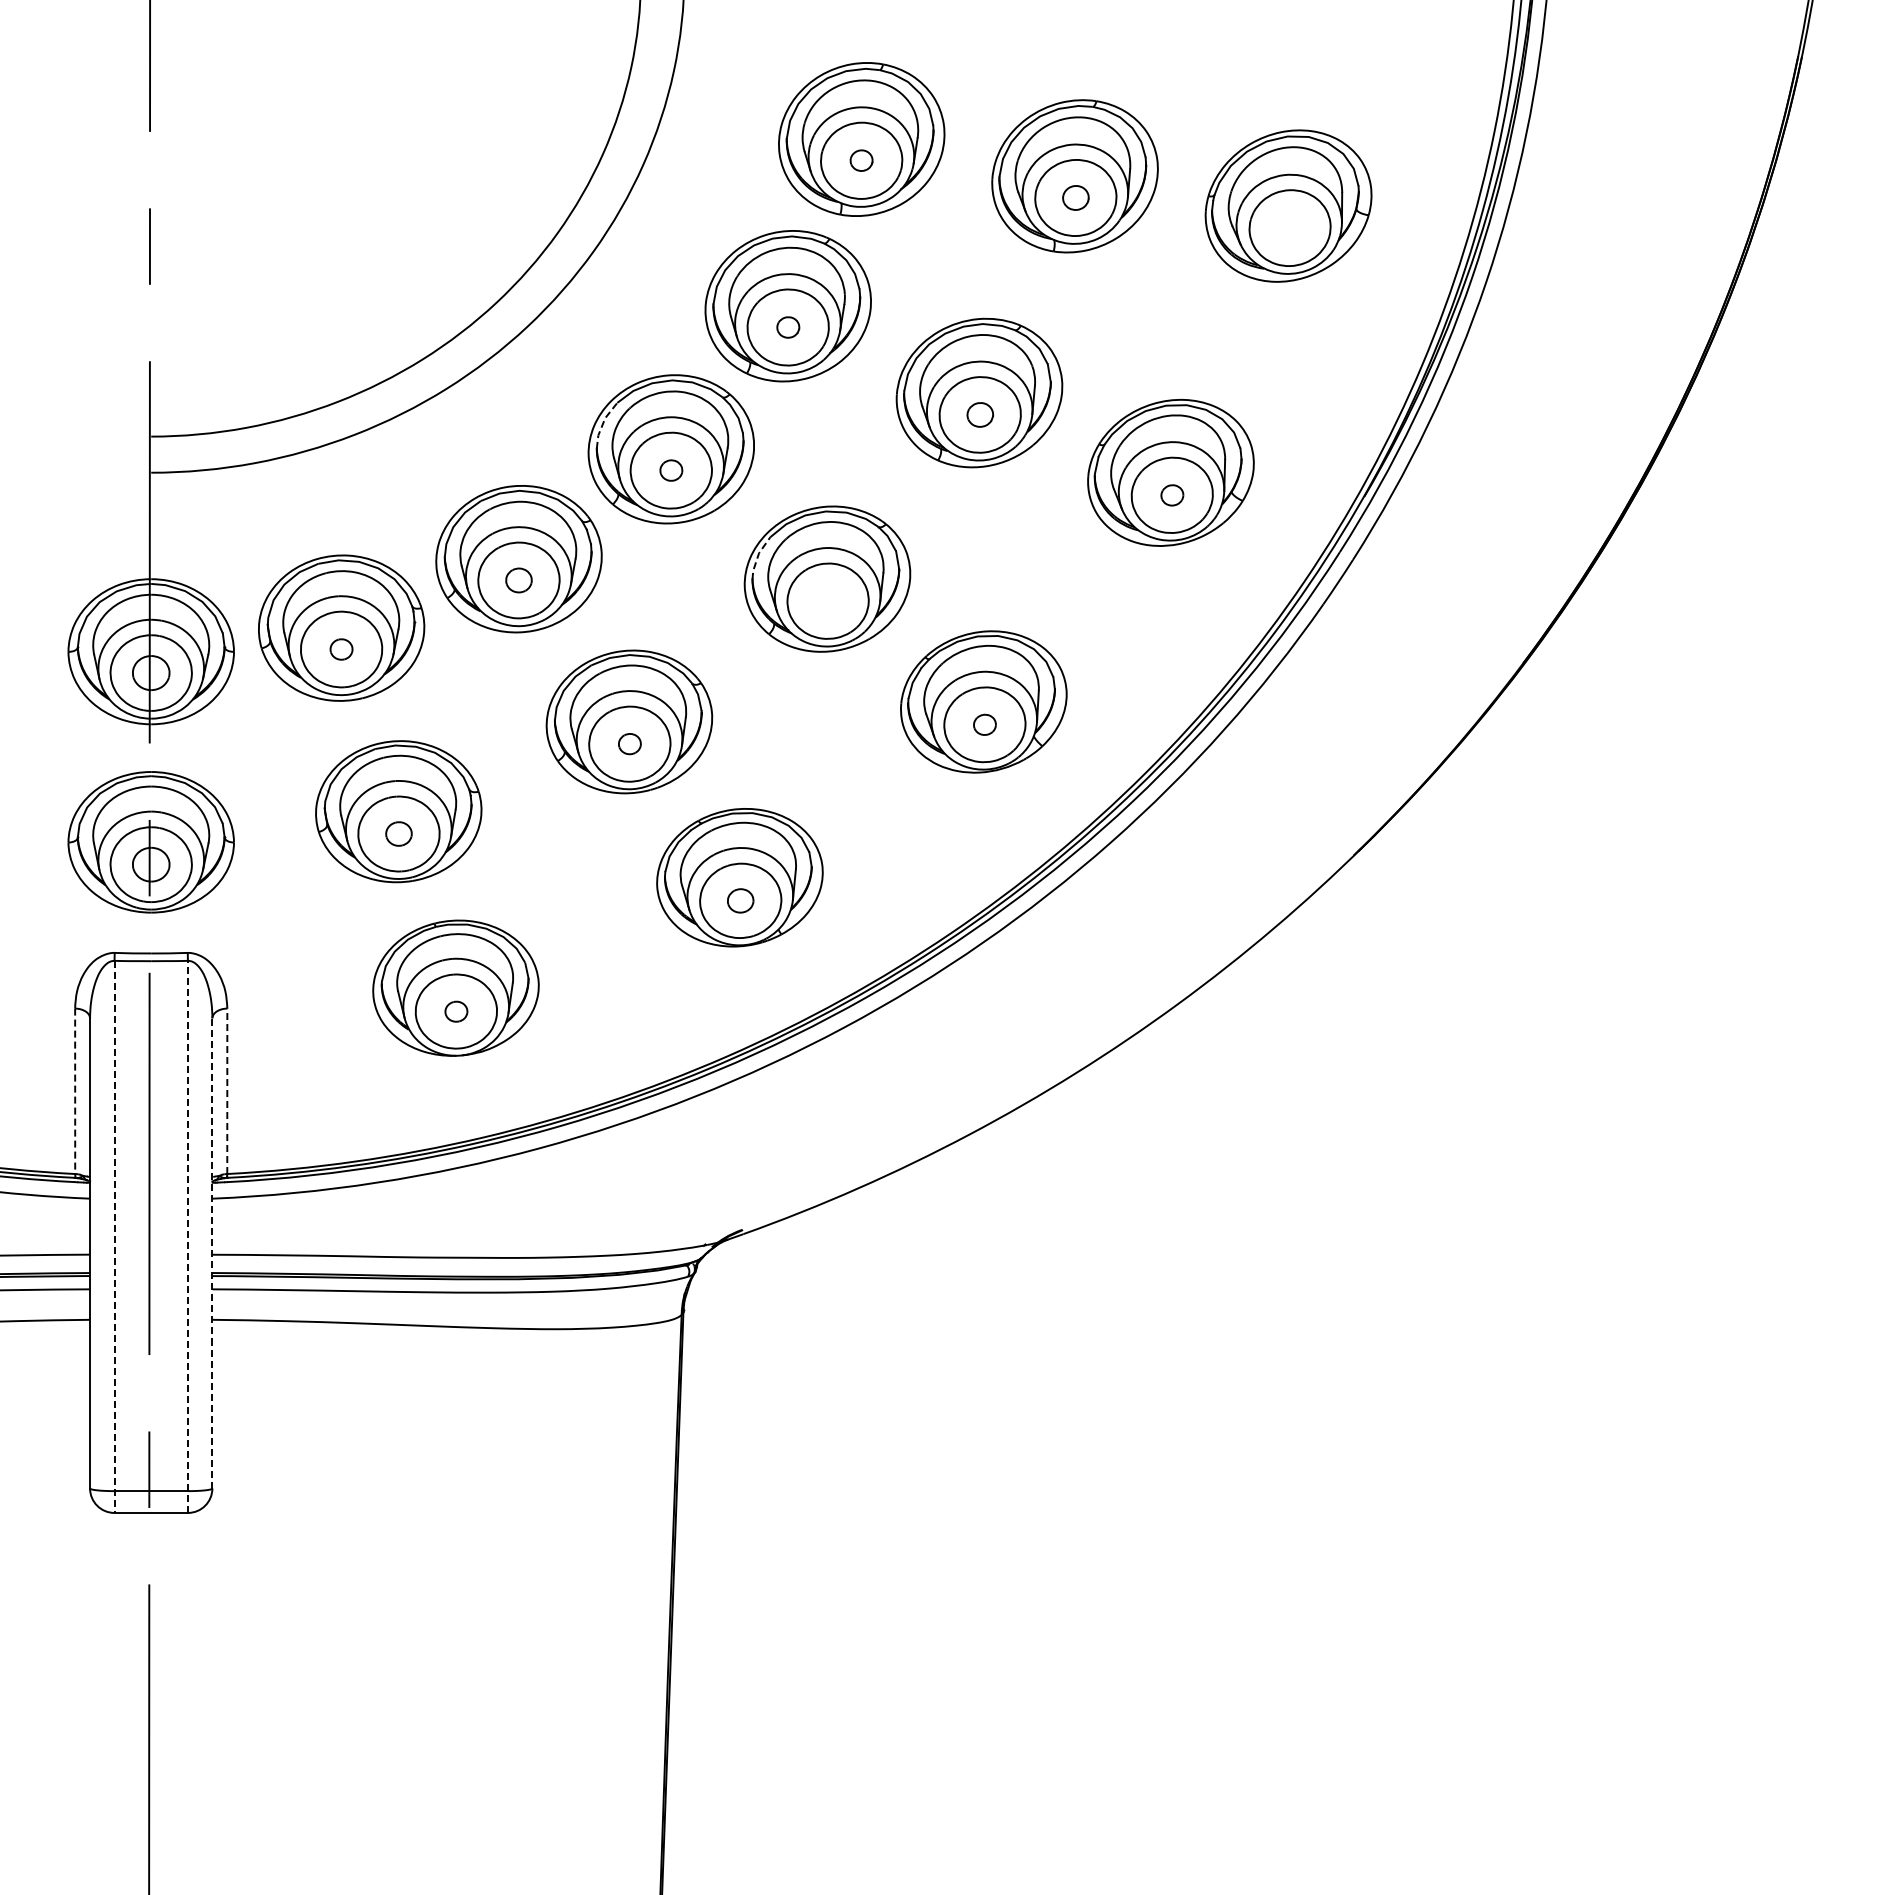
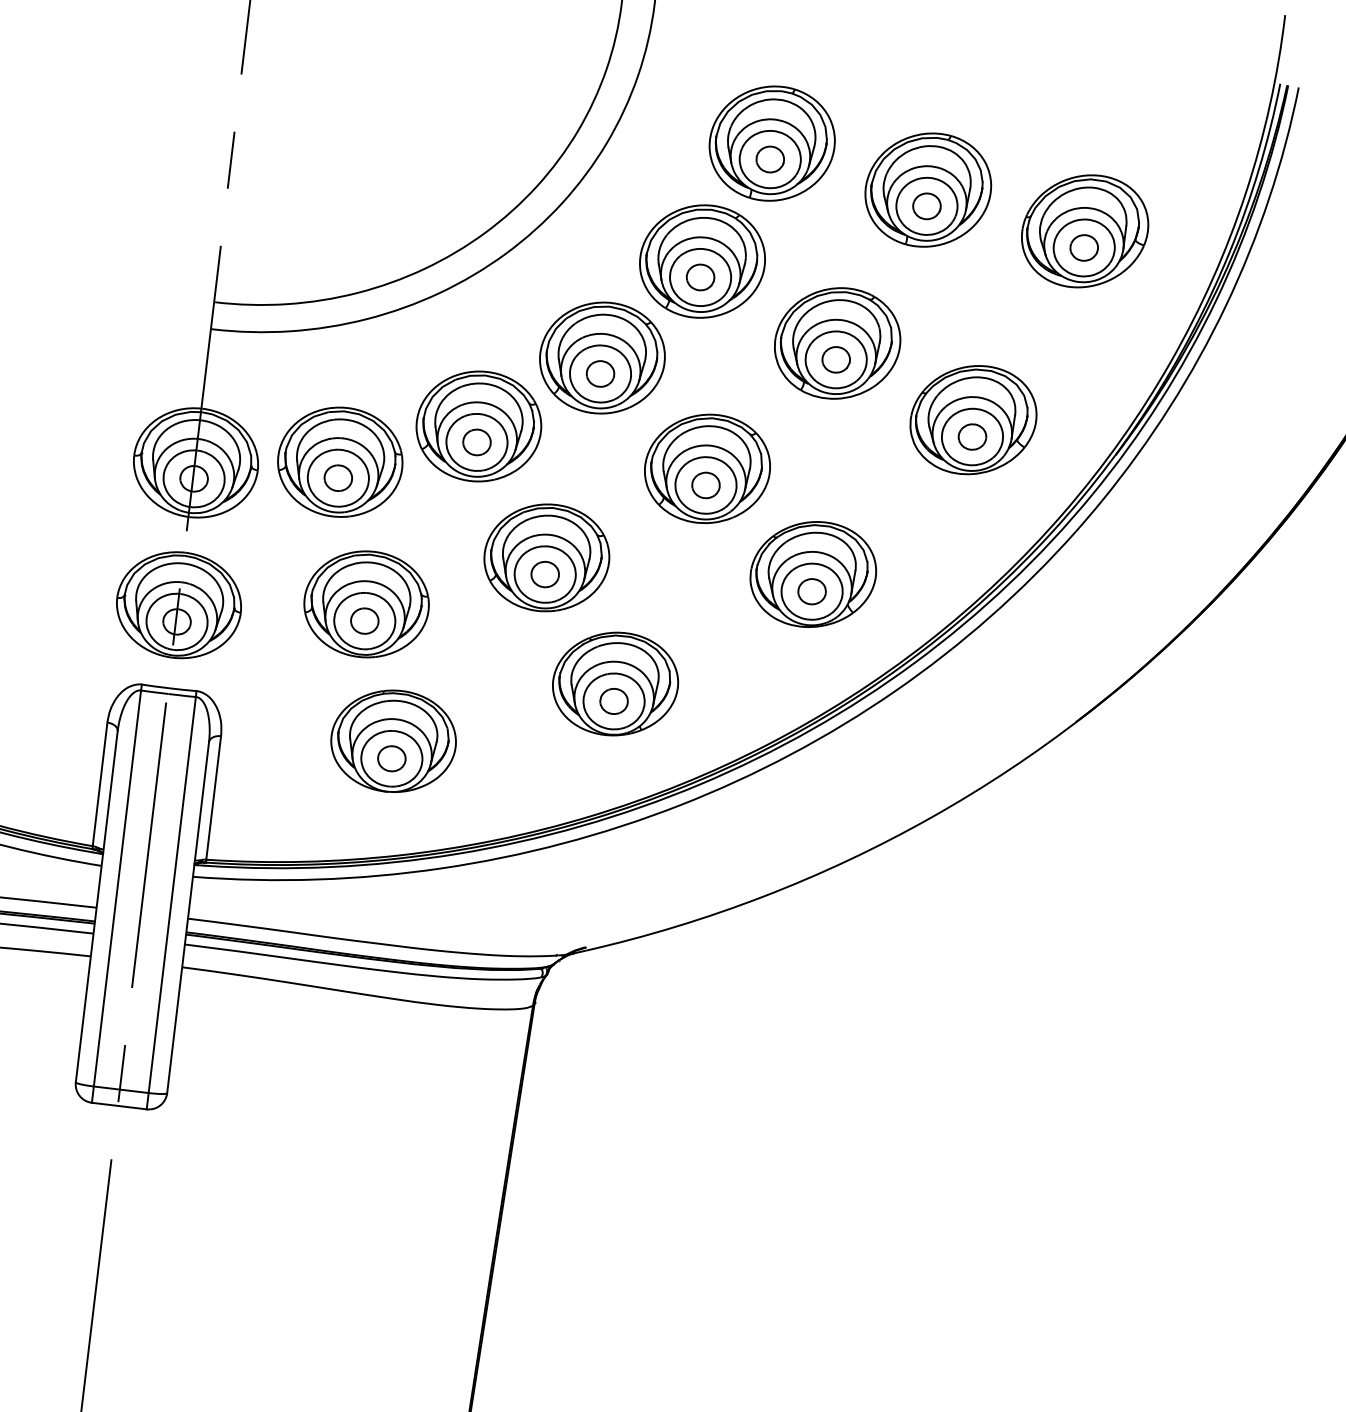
part: (861, 160) -> (770, 159), size x1.67
part: (1075, 197) -> (926, 205), size x1.43
part: (1289, 228) -> (1083, 248), added
part: (788, 327) -> (700, 277), size x1.67
part: (980, 414) -> (836, 359), size x1.43
line: (603, 423) -> (554, 332), dashed -> solid
part: (671, 470) -> (600, 373), size x1.67
part: (1172, 495) -> (972, 437), size x1.67
line: (757, 556) -> (657, 445), dashed -> solid
part: (518, 580) -> (476, 442), size x1.43
part: (827, 601) -> (705, 485), added
part: (341, 649) -> (338, 478), size x1.67
part: (984, 724) -> (811, 591), size x1.67
part: (629, 743) -> (545, 574), size x1.67
part: (398, 833) -> (364, 620), size x1.43
part: (740, 900) -> (613, 701), size x1.43
part: (456, 1011) -> (391, 758), size x1.67
line: (75, 1091) -> (100, 784), dashed -> solid
line: (227, 1091) -> (213, 798), dashed -> solid
line: (187, 1236) -> (171, 902), dashed -> solid
line: (114, 1237) -> (116, 897), dashed -> solid
line: (212, 1252) -> (188, 917), dashed -> solid

